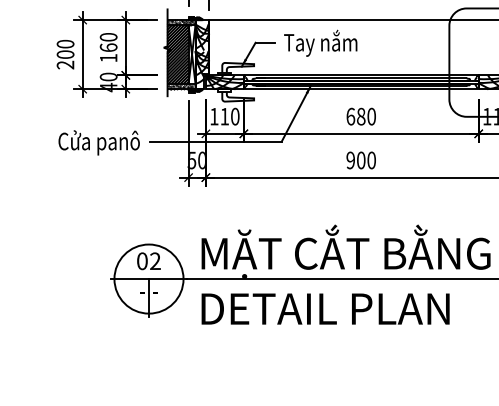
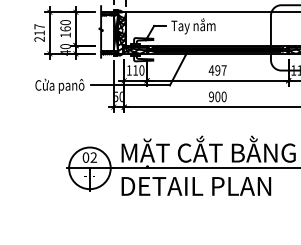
text: (65, 48) -> (39, 29), 200 -> 217
hatch: (176, 53) -> (106, 32), removed
text: (360, 116) -> (217, 70), 680 -> 497

